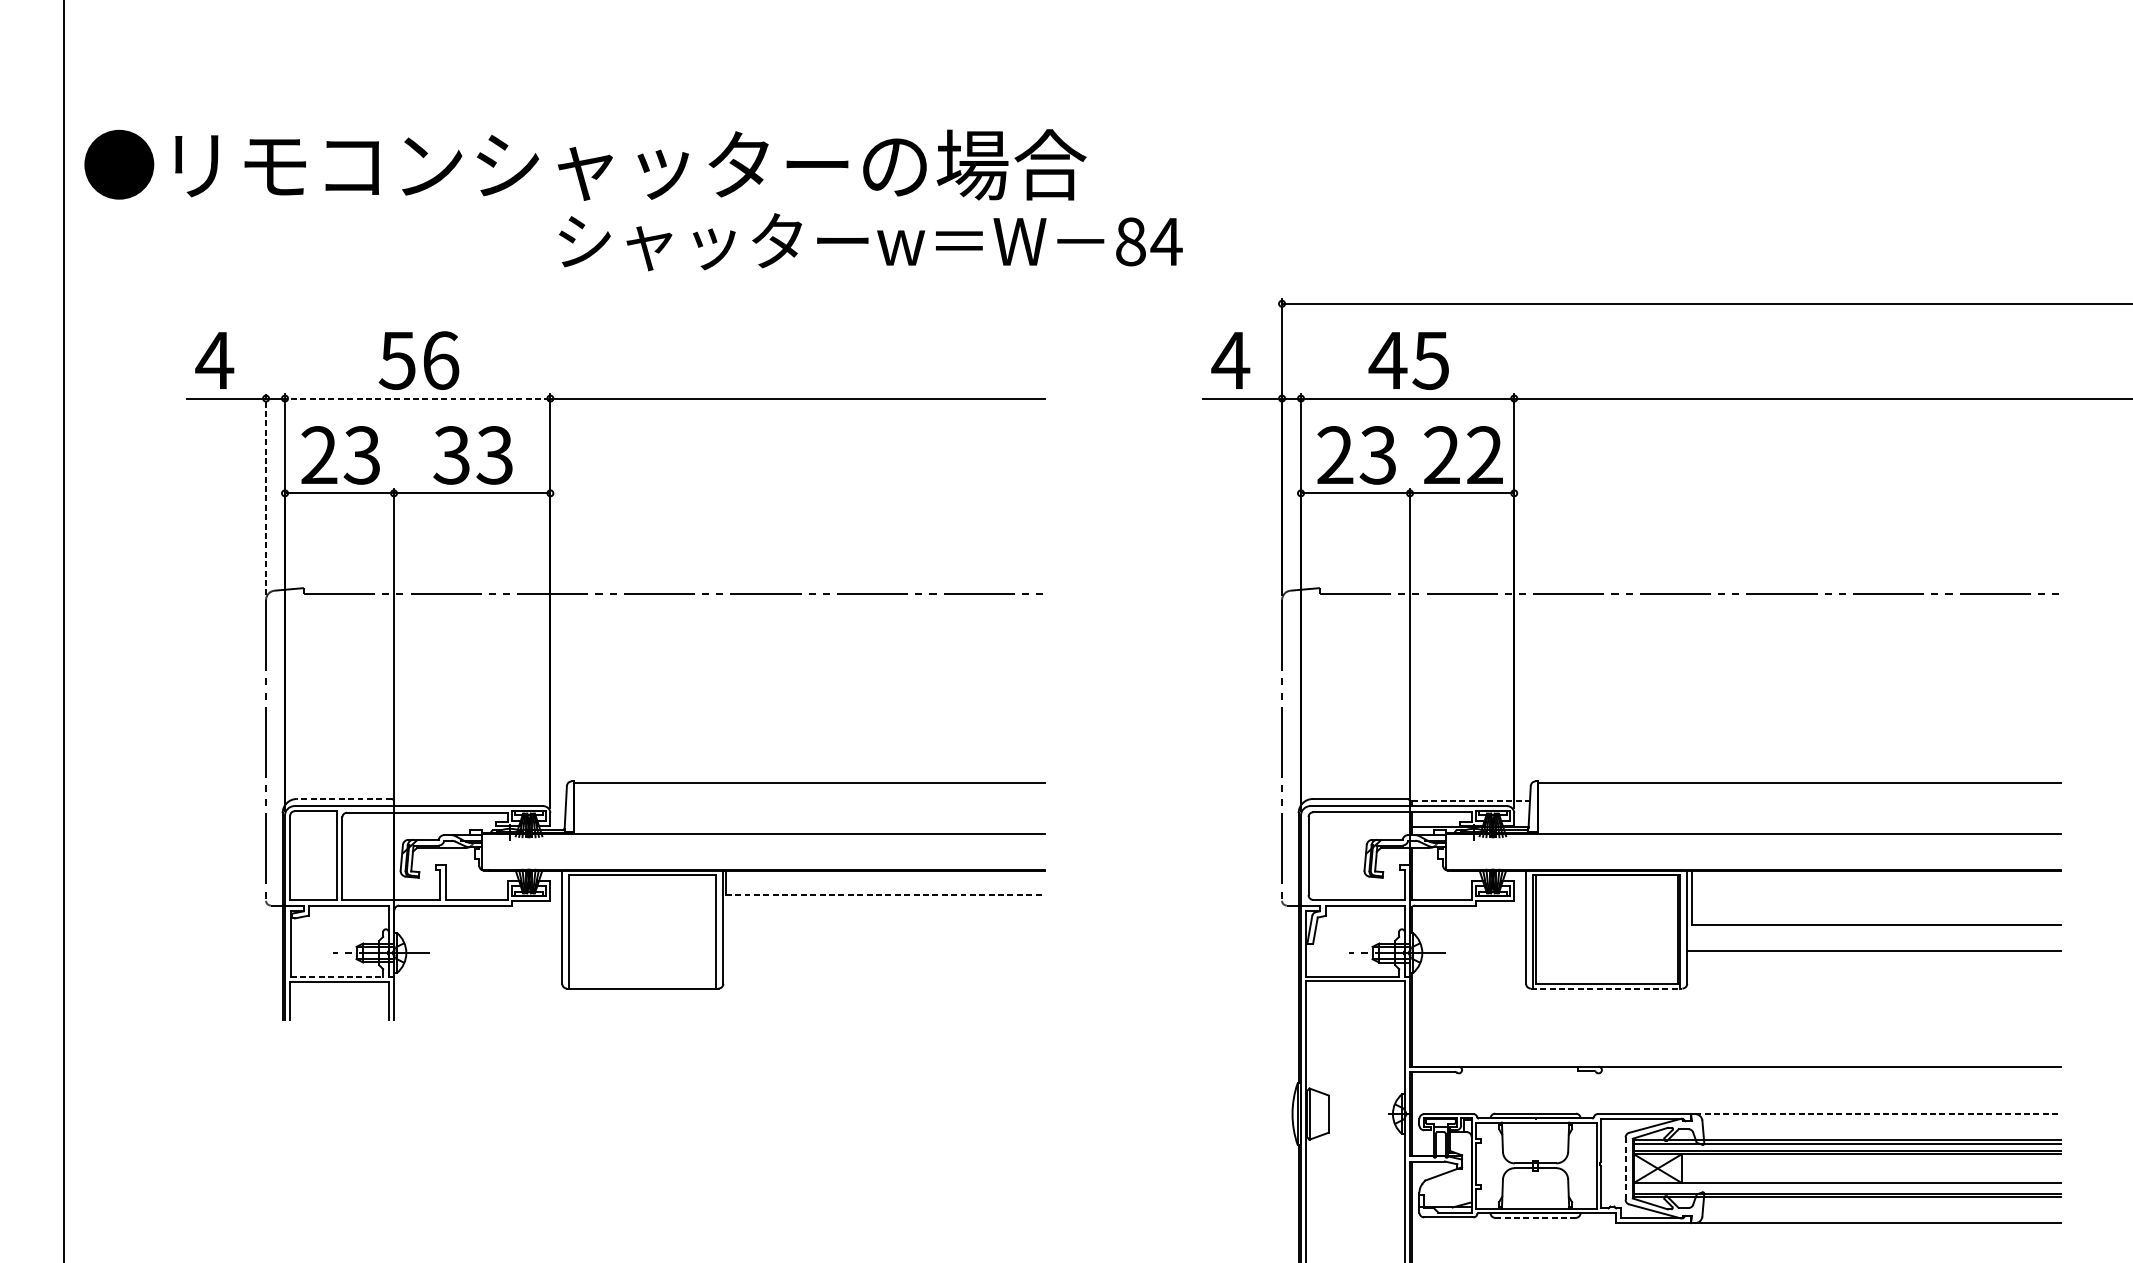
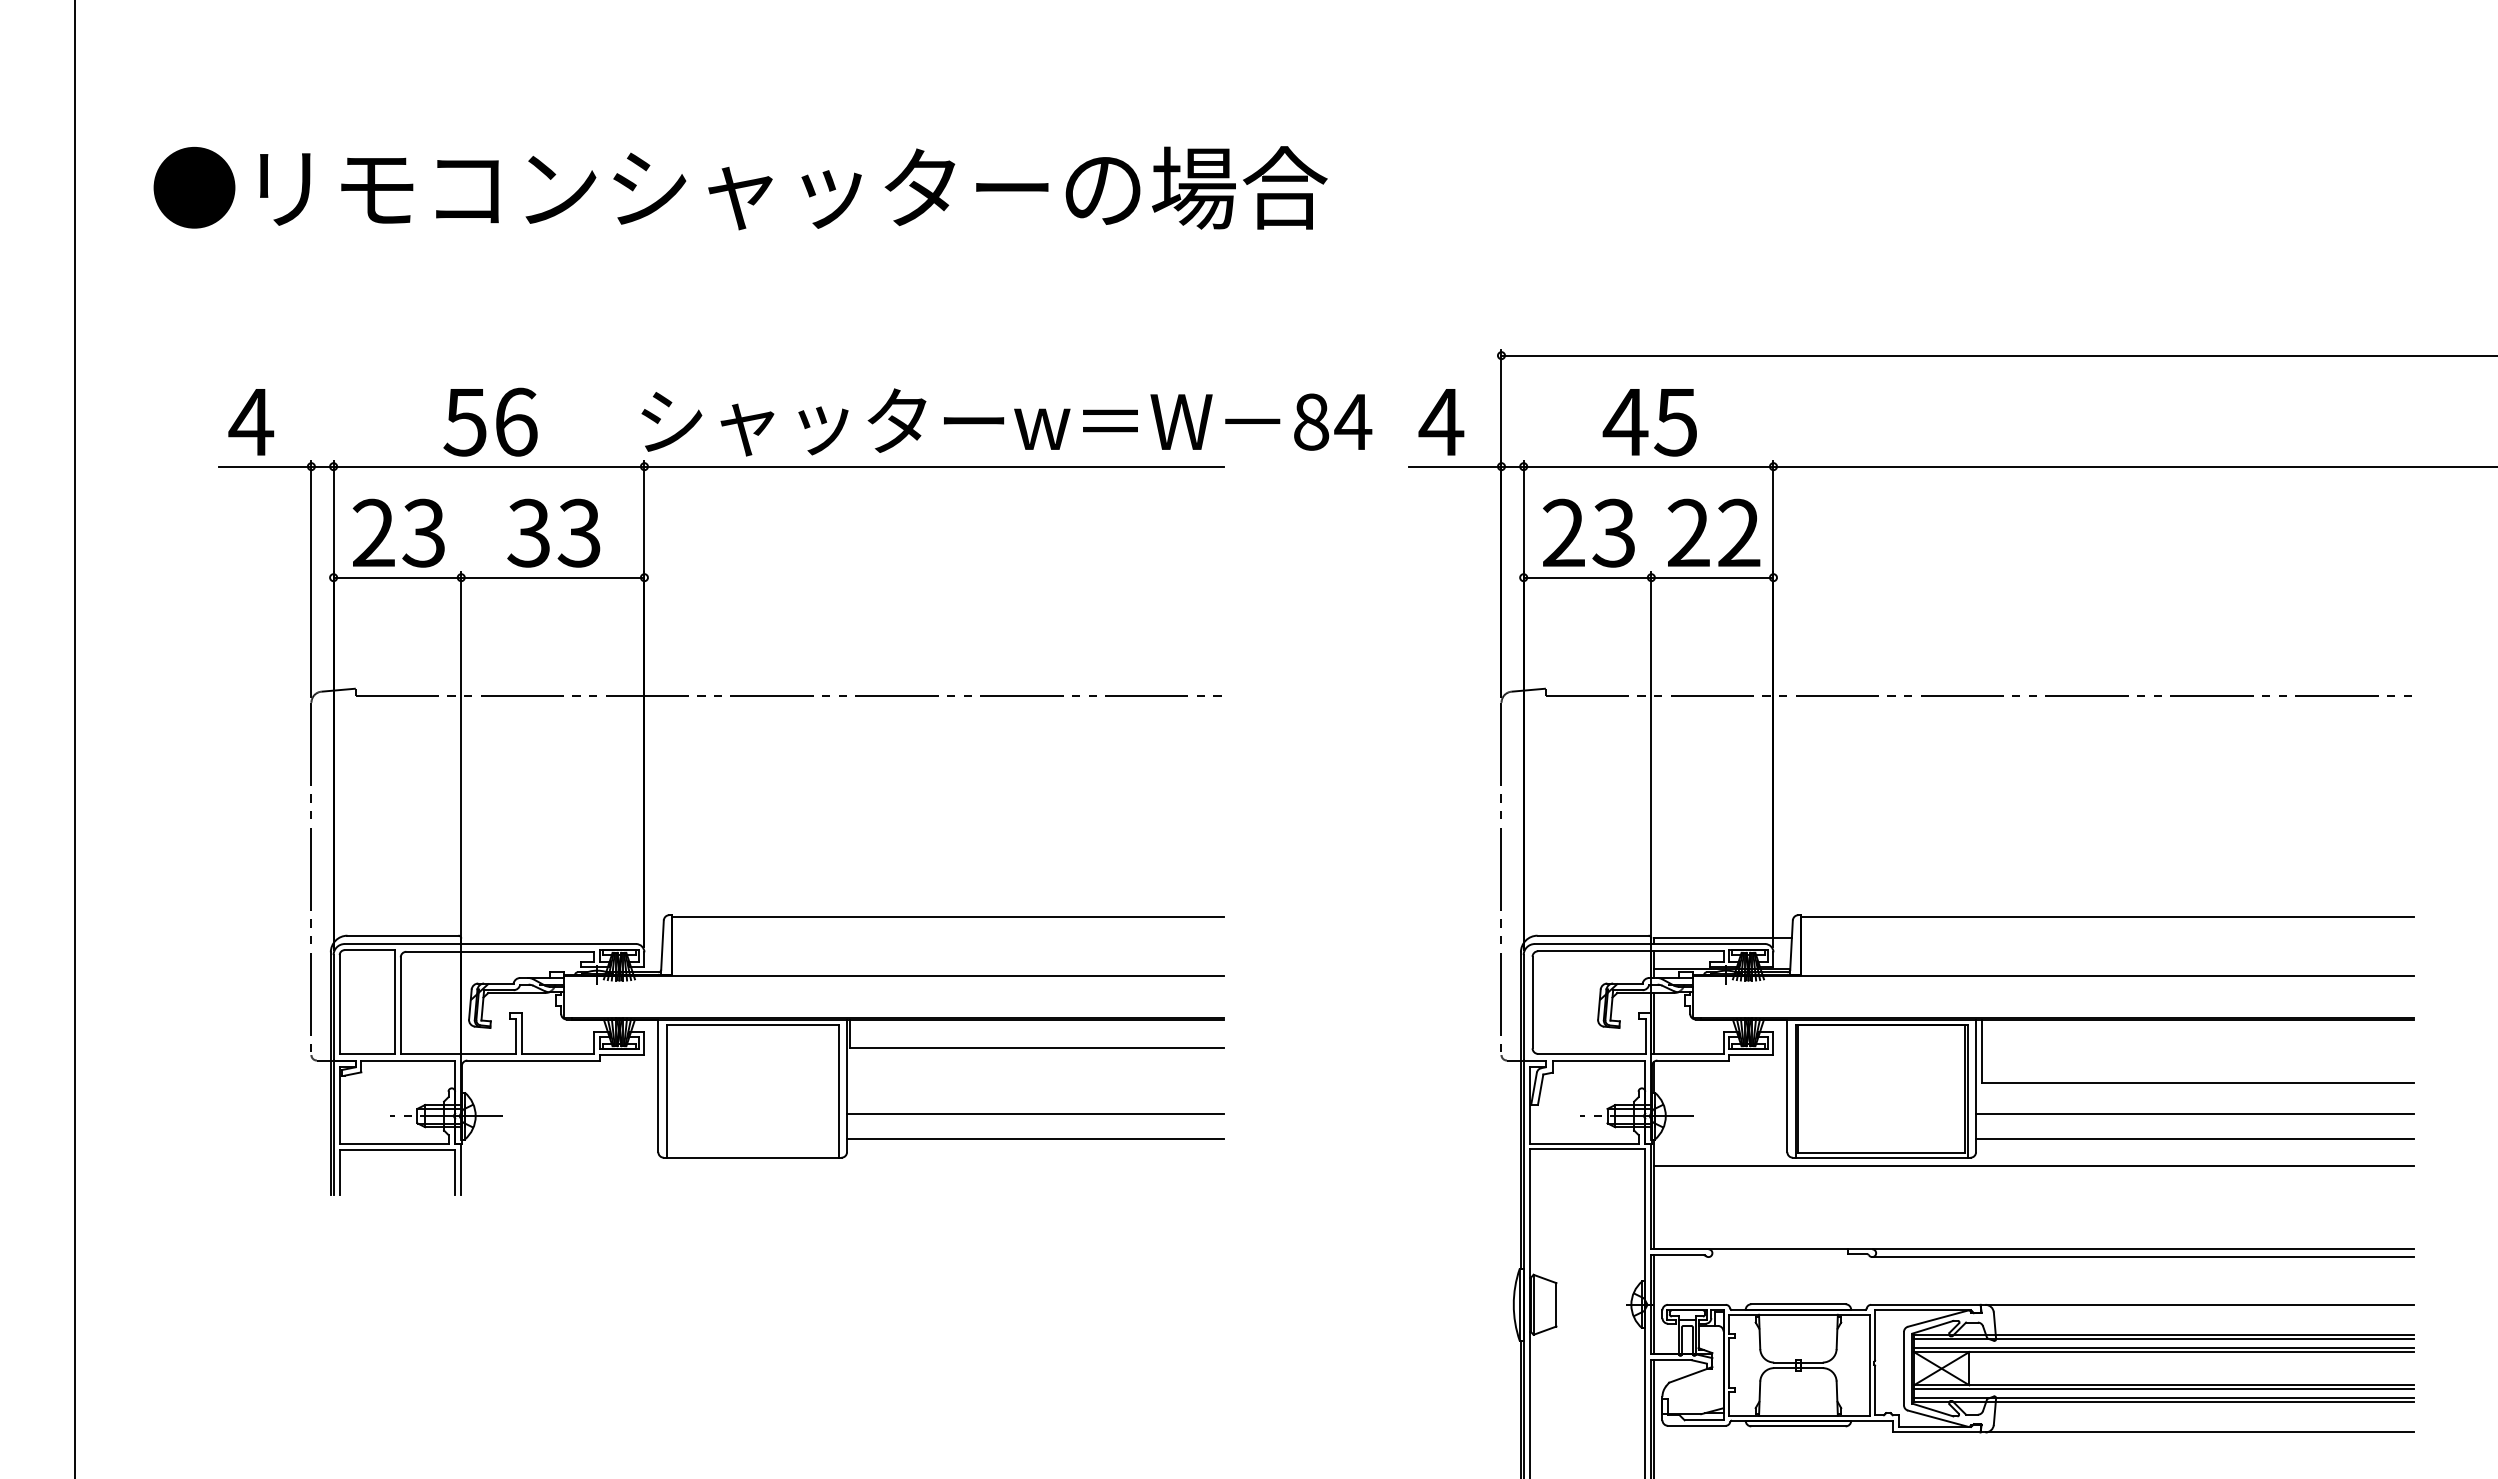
text: (585, 165) -> (740, 188), moved
text: (870, 242) -> (1006, 422), moved
line: (417, 398) -> (488, 466), dashed -> solid
line: (266, 494) -> (311, 578), dashed -> solid
line: (343, 798) -> (402, 935), dashed -> solid
line: (1471, 801) -> (1723, 938), dashed -> solid
line: (885, 895) -> (1037, 1048), dashed -> solid
line: (884, 950) -> (1035, 1113), added
line: (884, 972) -> (1035, 1138), added
line: (1874, 972) -> (2195, 1138), added
line: (337, 976) -> (394, 1143), dashed -> solid
line: (1606, 988) -> (1881, 1157), dashed -> solid
line: (1737, 996) -> (2034, 1166), added
line: (1830, 1073) -> (2143, 1257), added
line: (1878, 1113) -> (2200, 1304), dashed -> solid
line: (1625, 1168) -> (1903, 1368), dashed -> solid
line: (1847, 1186) -> (2163, 1389), added
line: (1535, 1217) -> (1798, 1426), dashed -> solid

